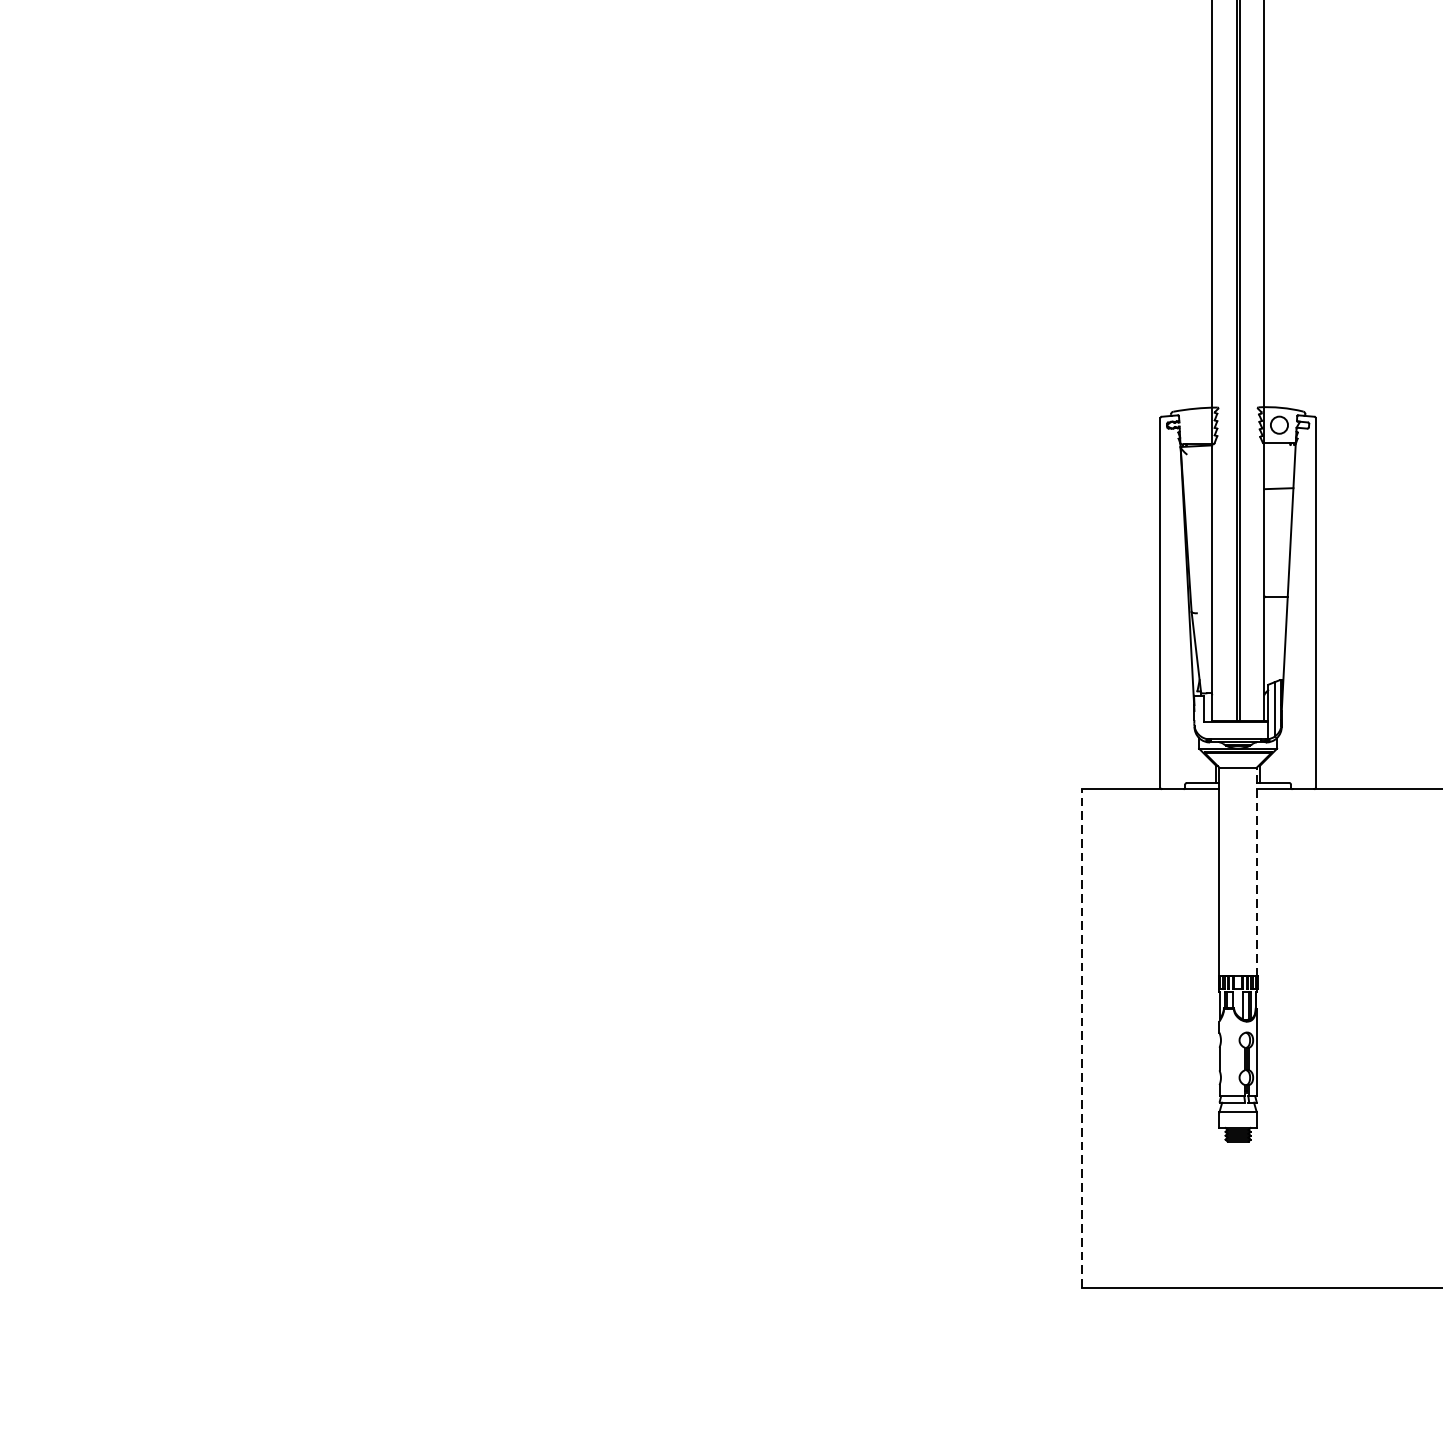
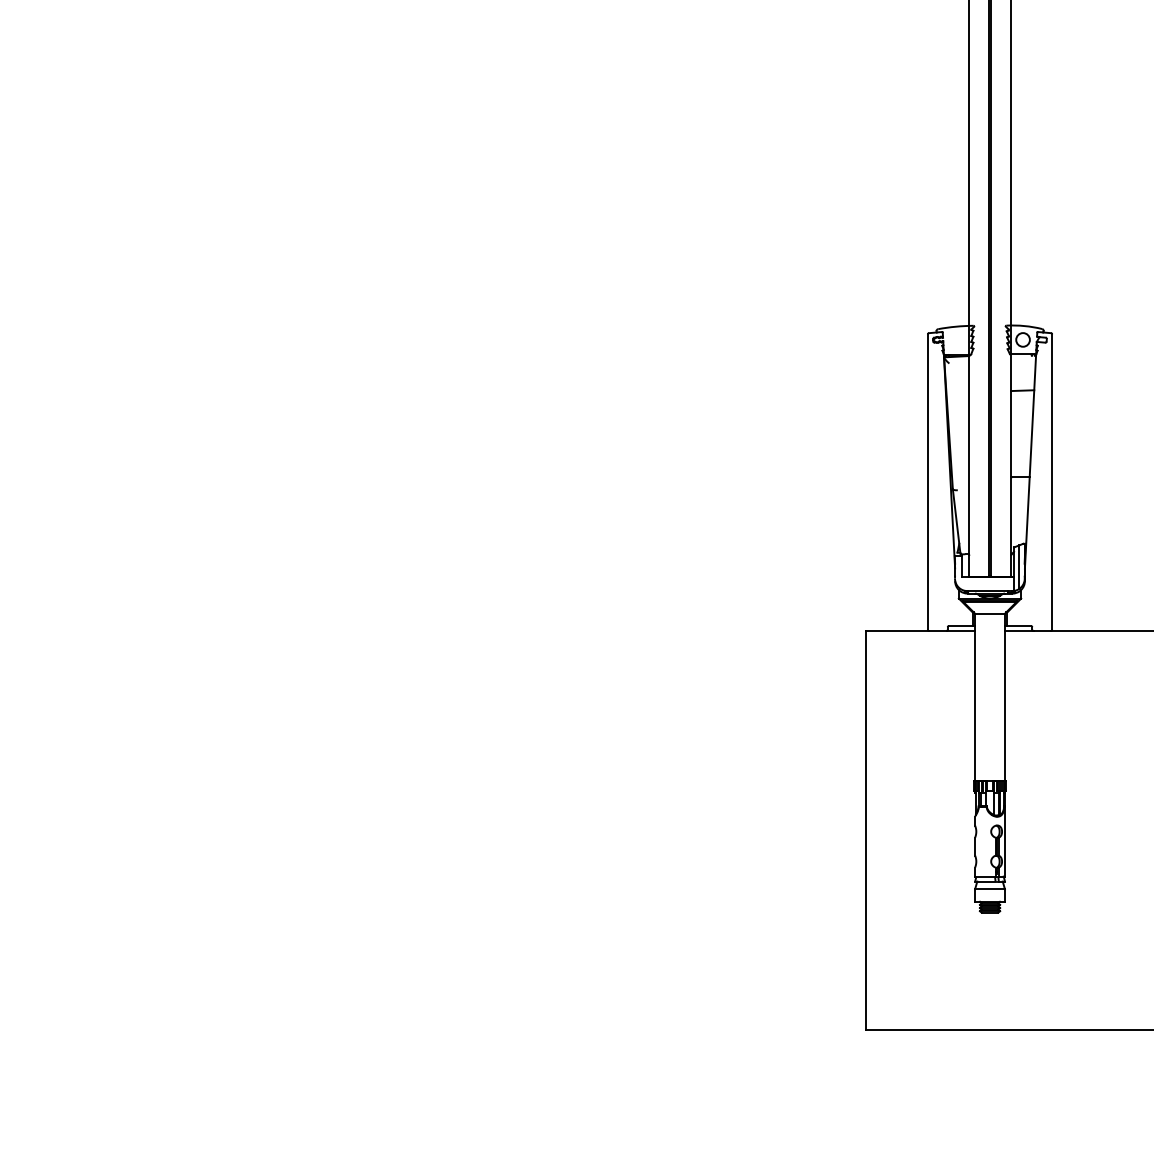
line: (1256, 871) -> (1004, 696), dashed -> solid
line: (1082, 1037) -> (865, 829), dashed -> solid

